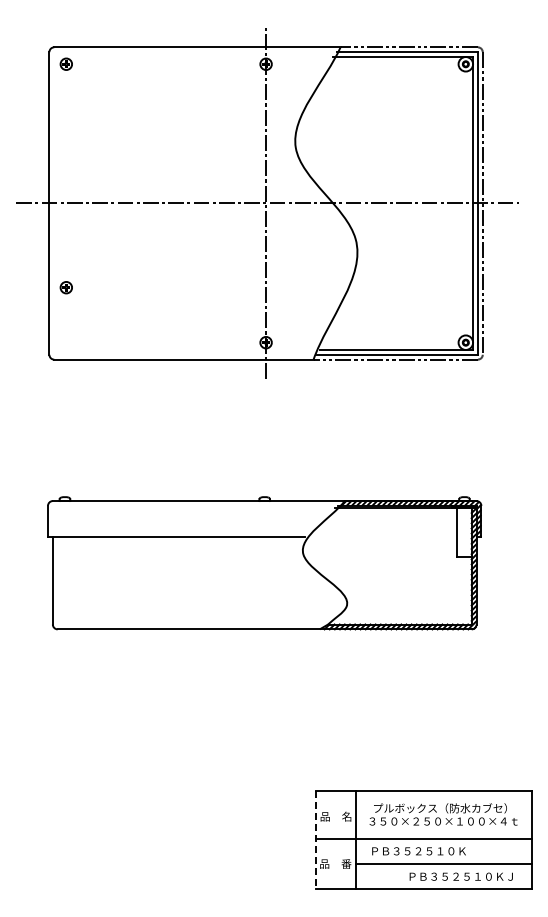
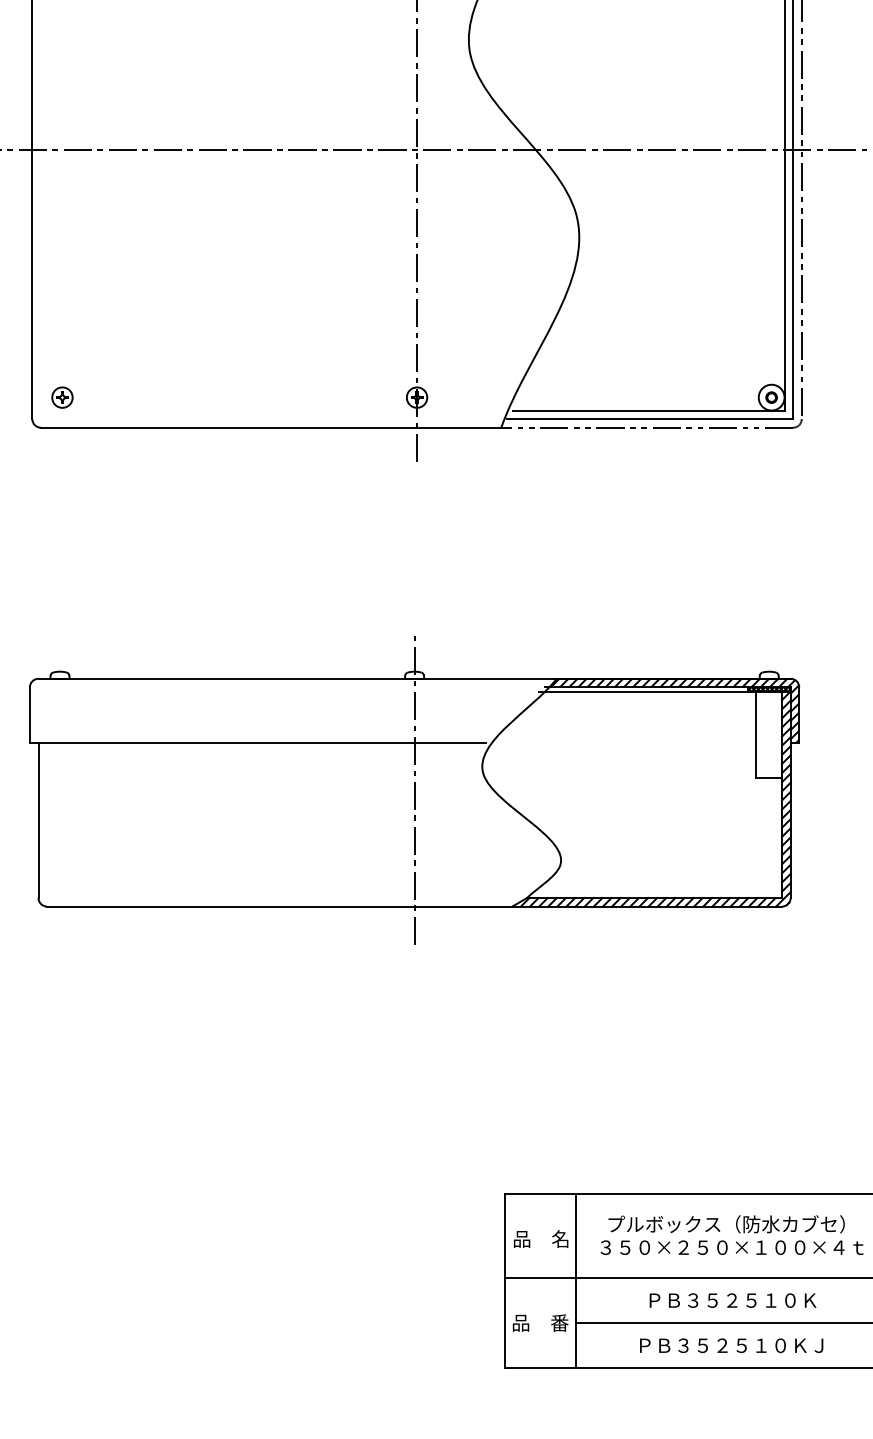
part: (65, 287) -> (60, 397), moved
line: (264, 563) -> (414, 789), added
line: (315, 840) -> (504, 1281), dashed -> solid
text: (418, 851) -> (731, 1300), moved
text: (460, 876) -> (730, 1345), moved

